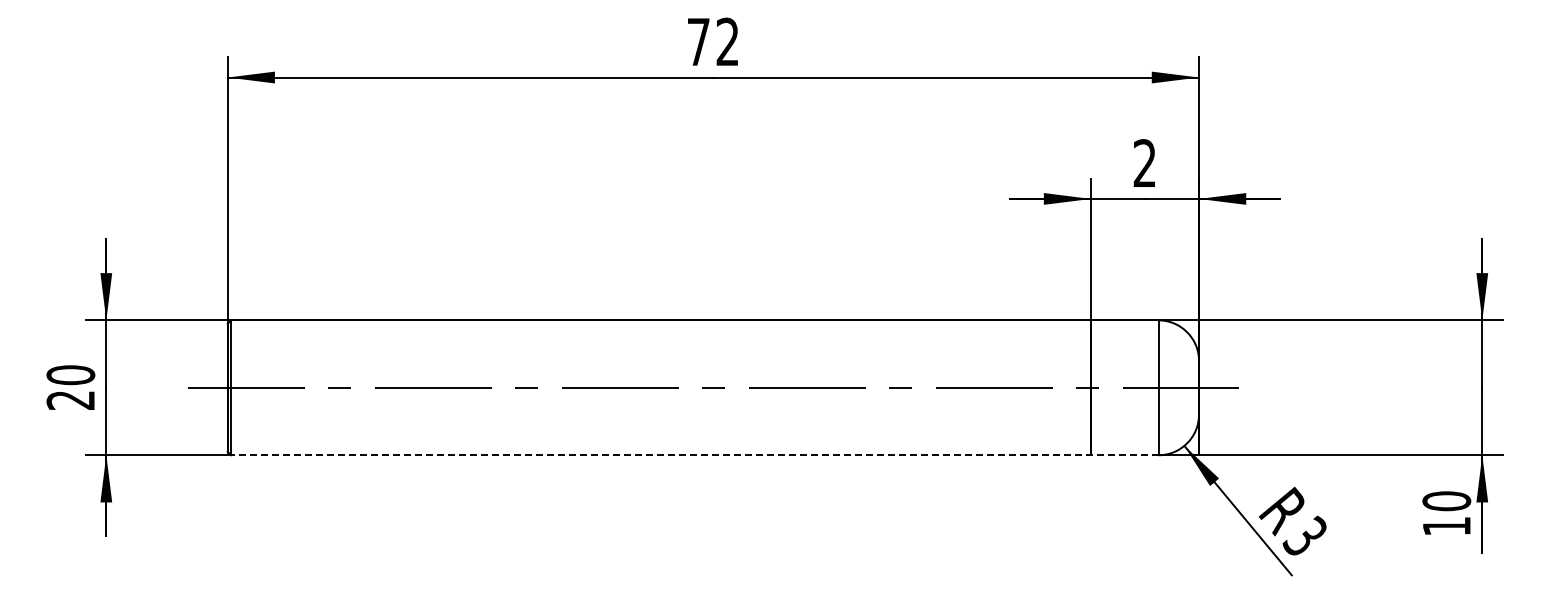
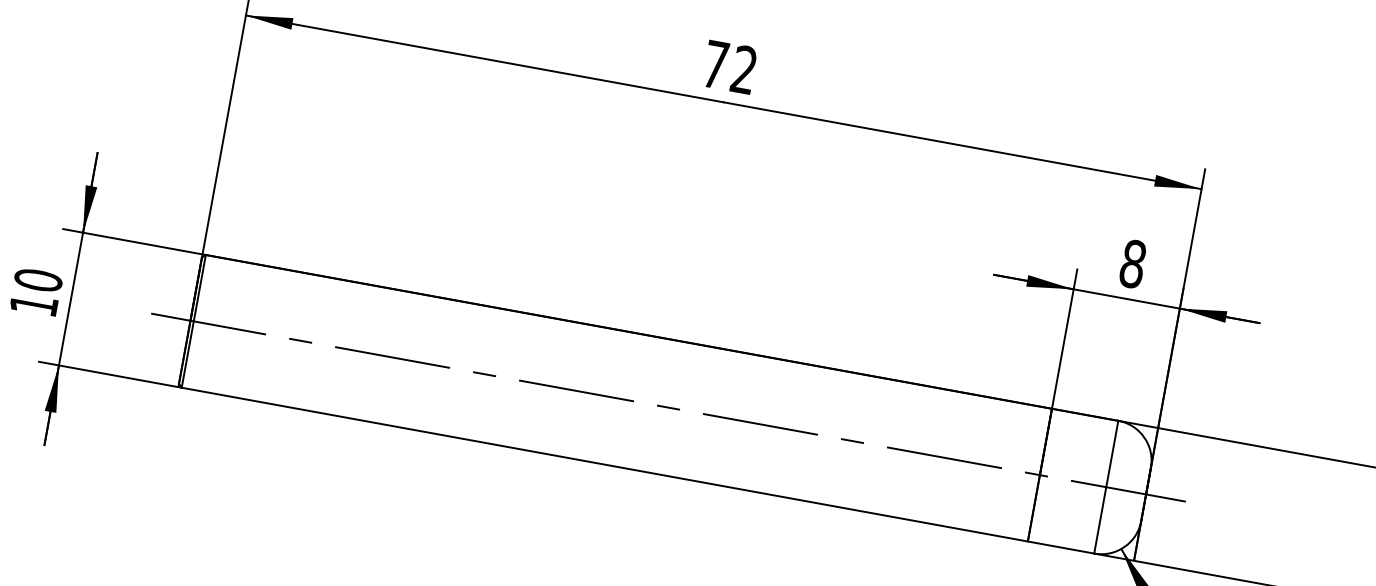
text: (1144, 163) -> (1132, 264), 2 -> 8
text: (70, 400) -> (33, 305), 20 -> 10
line: (694, 455) -> (637, 470), dashed -> solid

